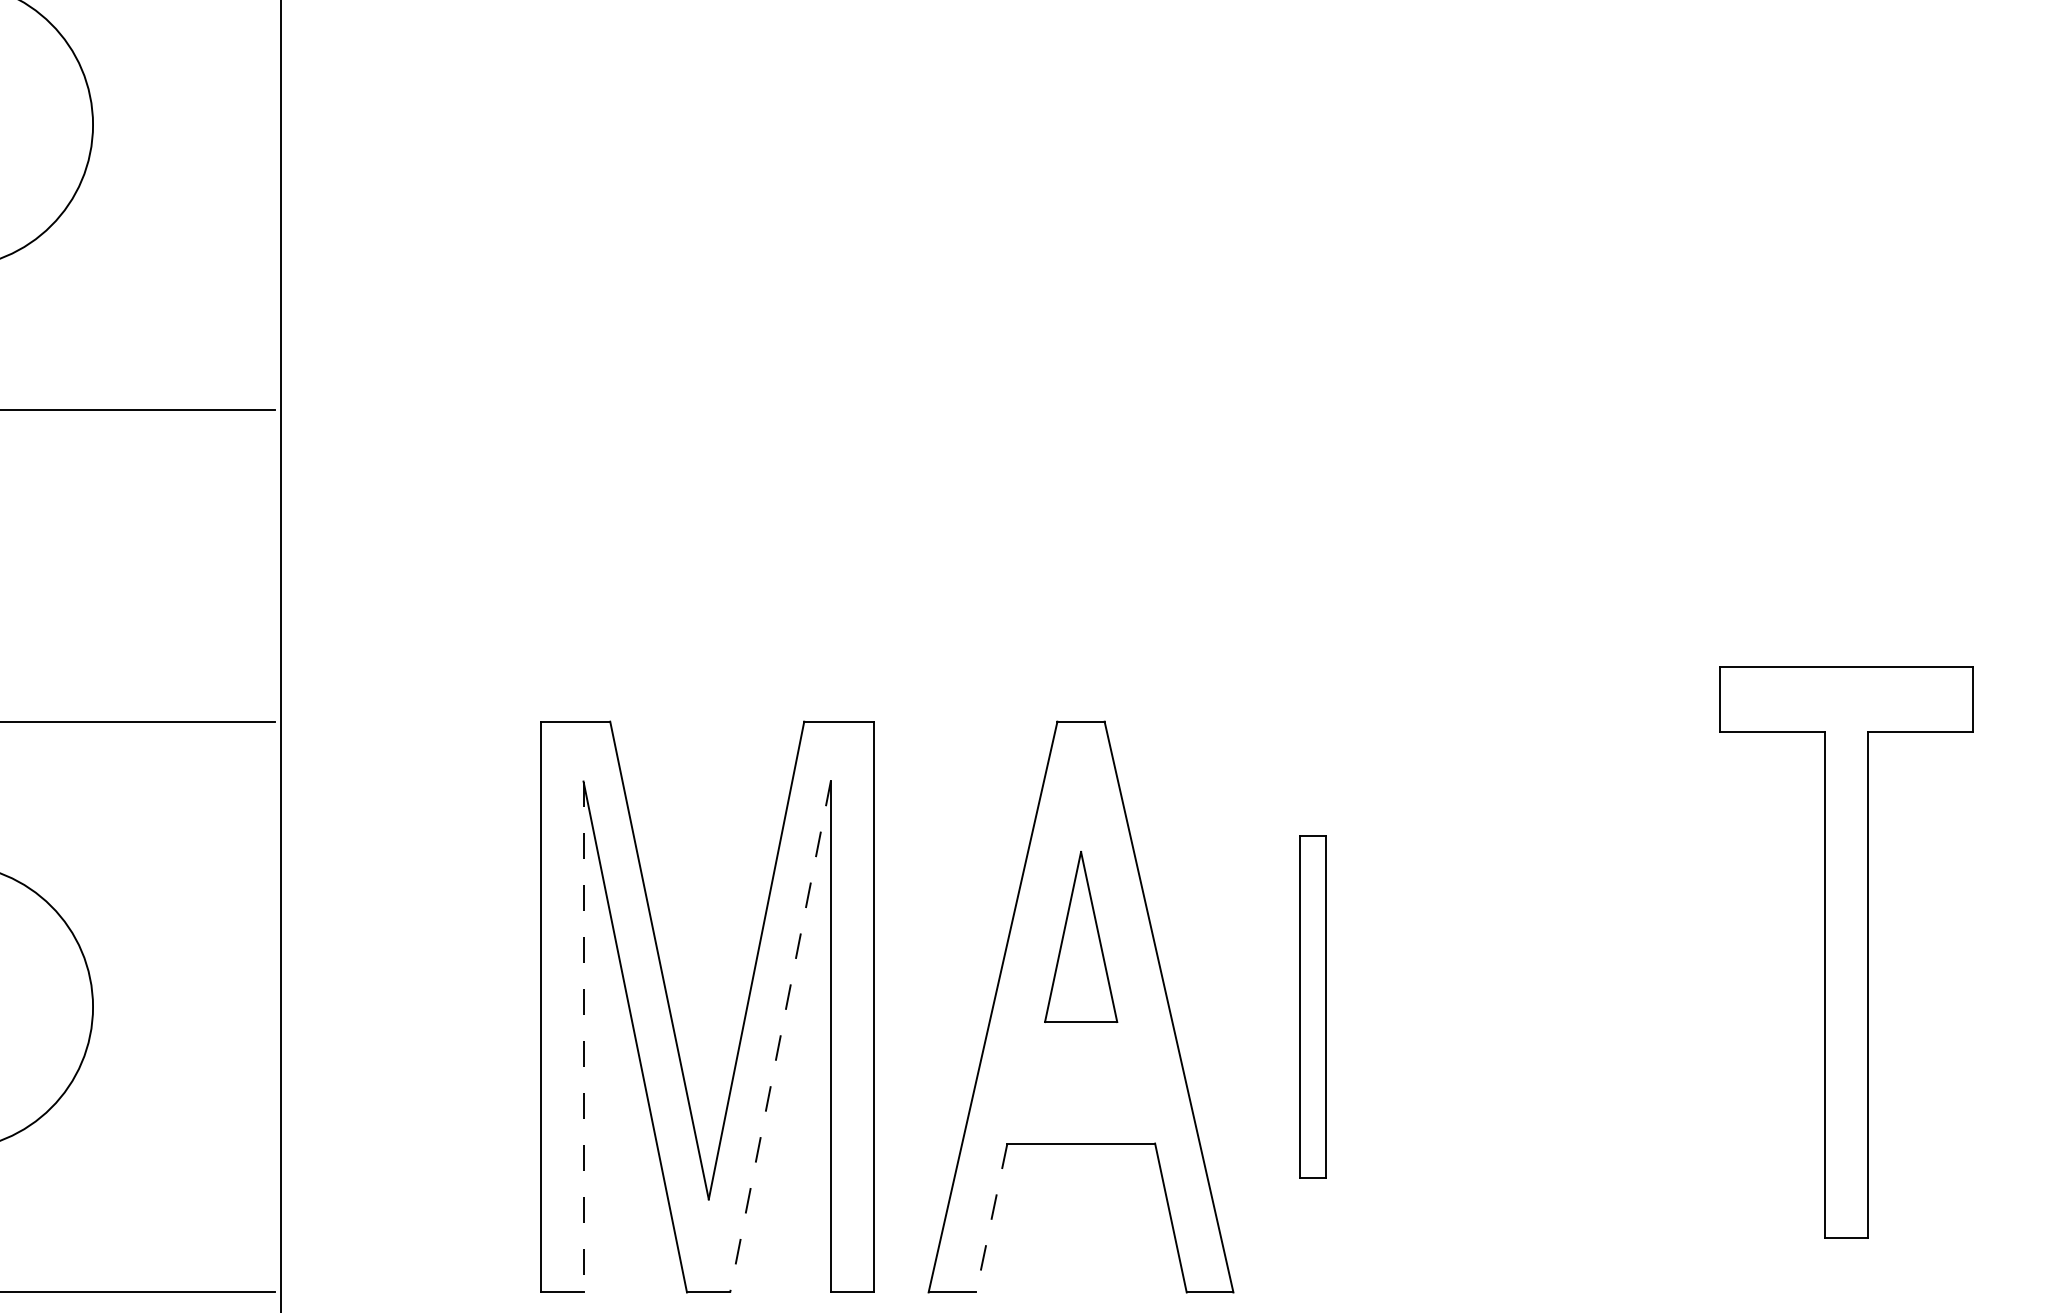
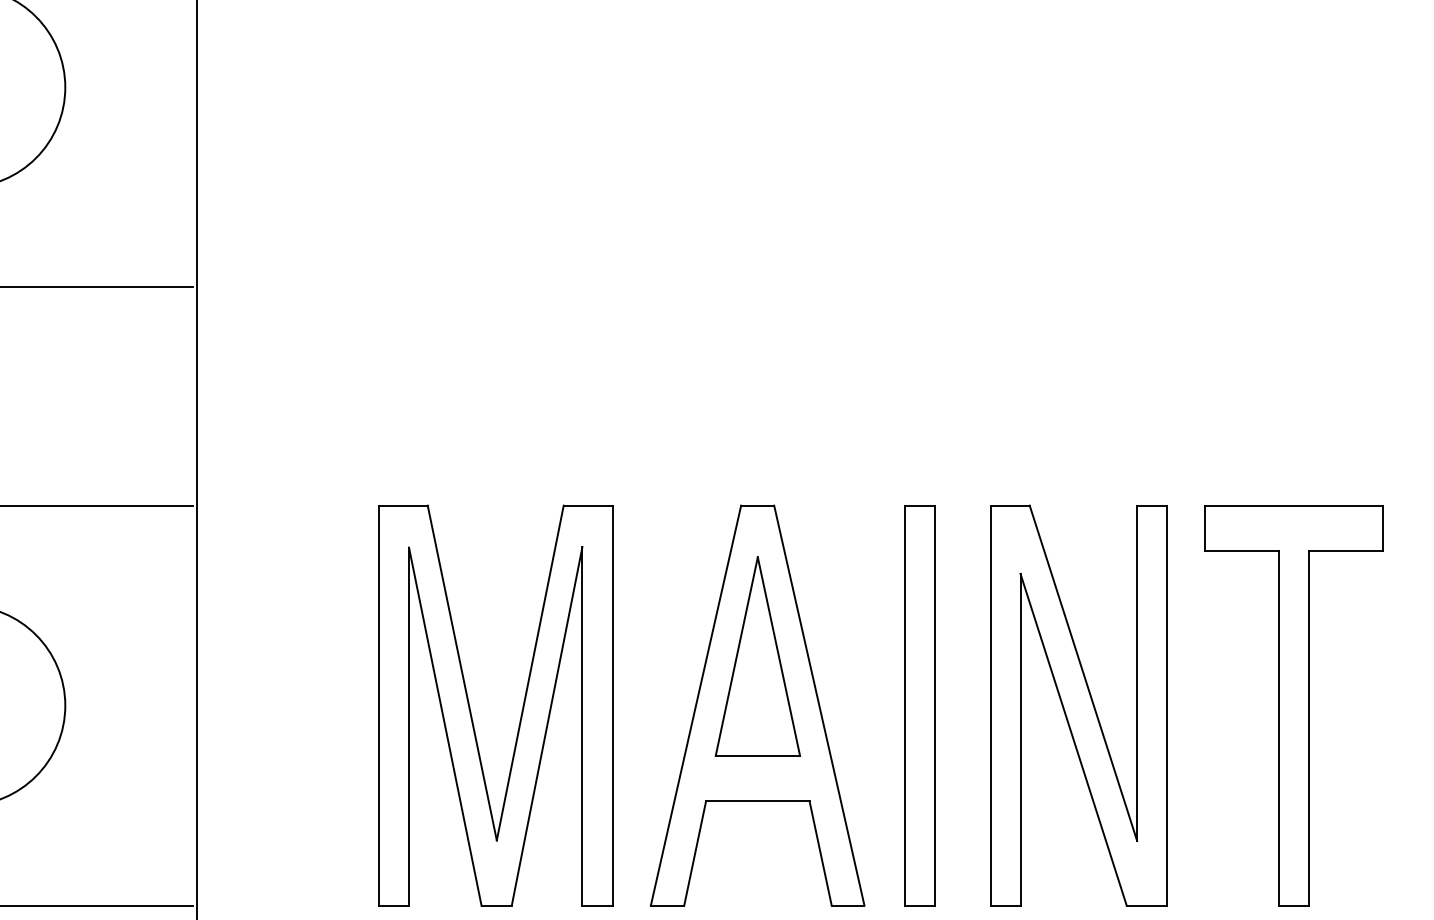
part: (1080, 936) -> (757, 656), size x1.67
part: (1845, 952) -> (1293, 705), moved
part: (1311, 1006) -> (919, 705), size x1.67
part: (1538, 1006) -> (1078, 705), added
line: (781, 1036) -> (547, 726), dashed -> solid
line: (584, 1038) -> (409, 727), dashed -> solid
line: (992, 1218) -> (695, 853), dashed -> solid

